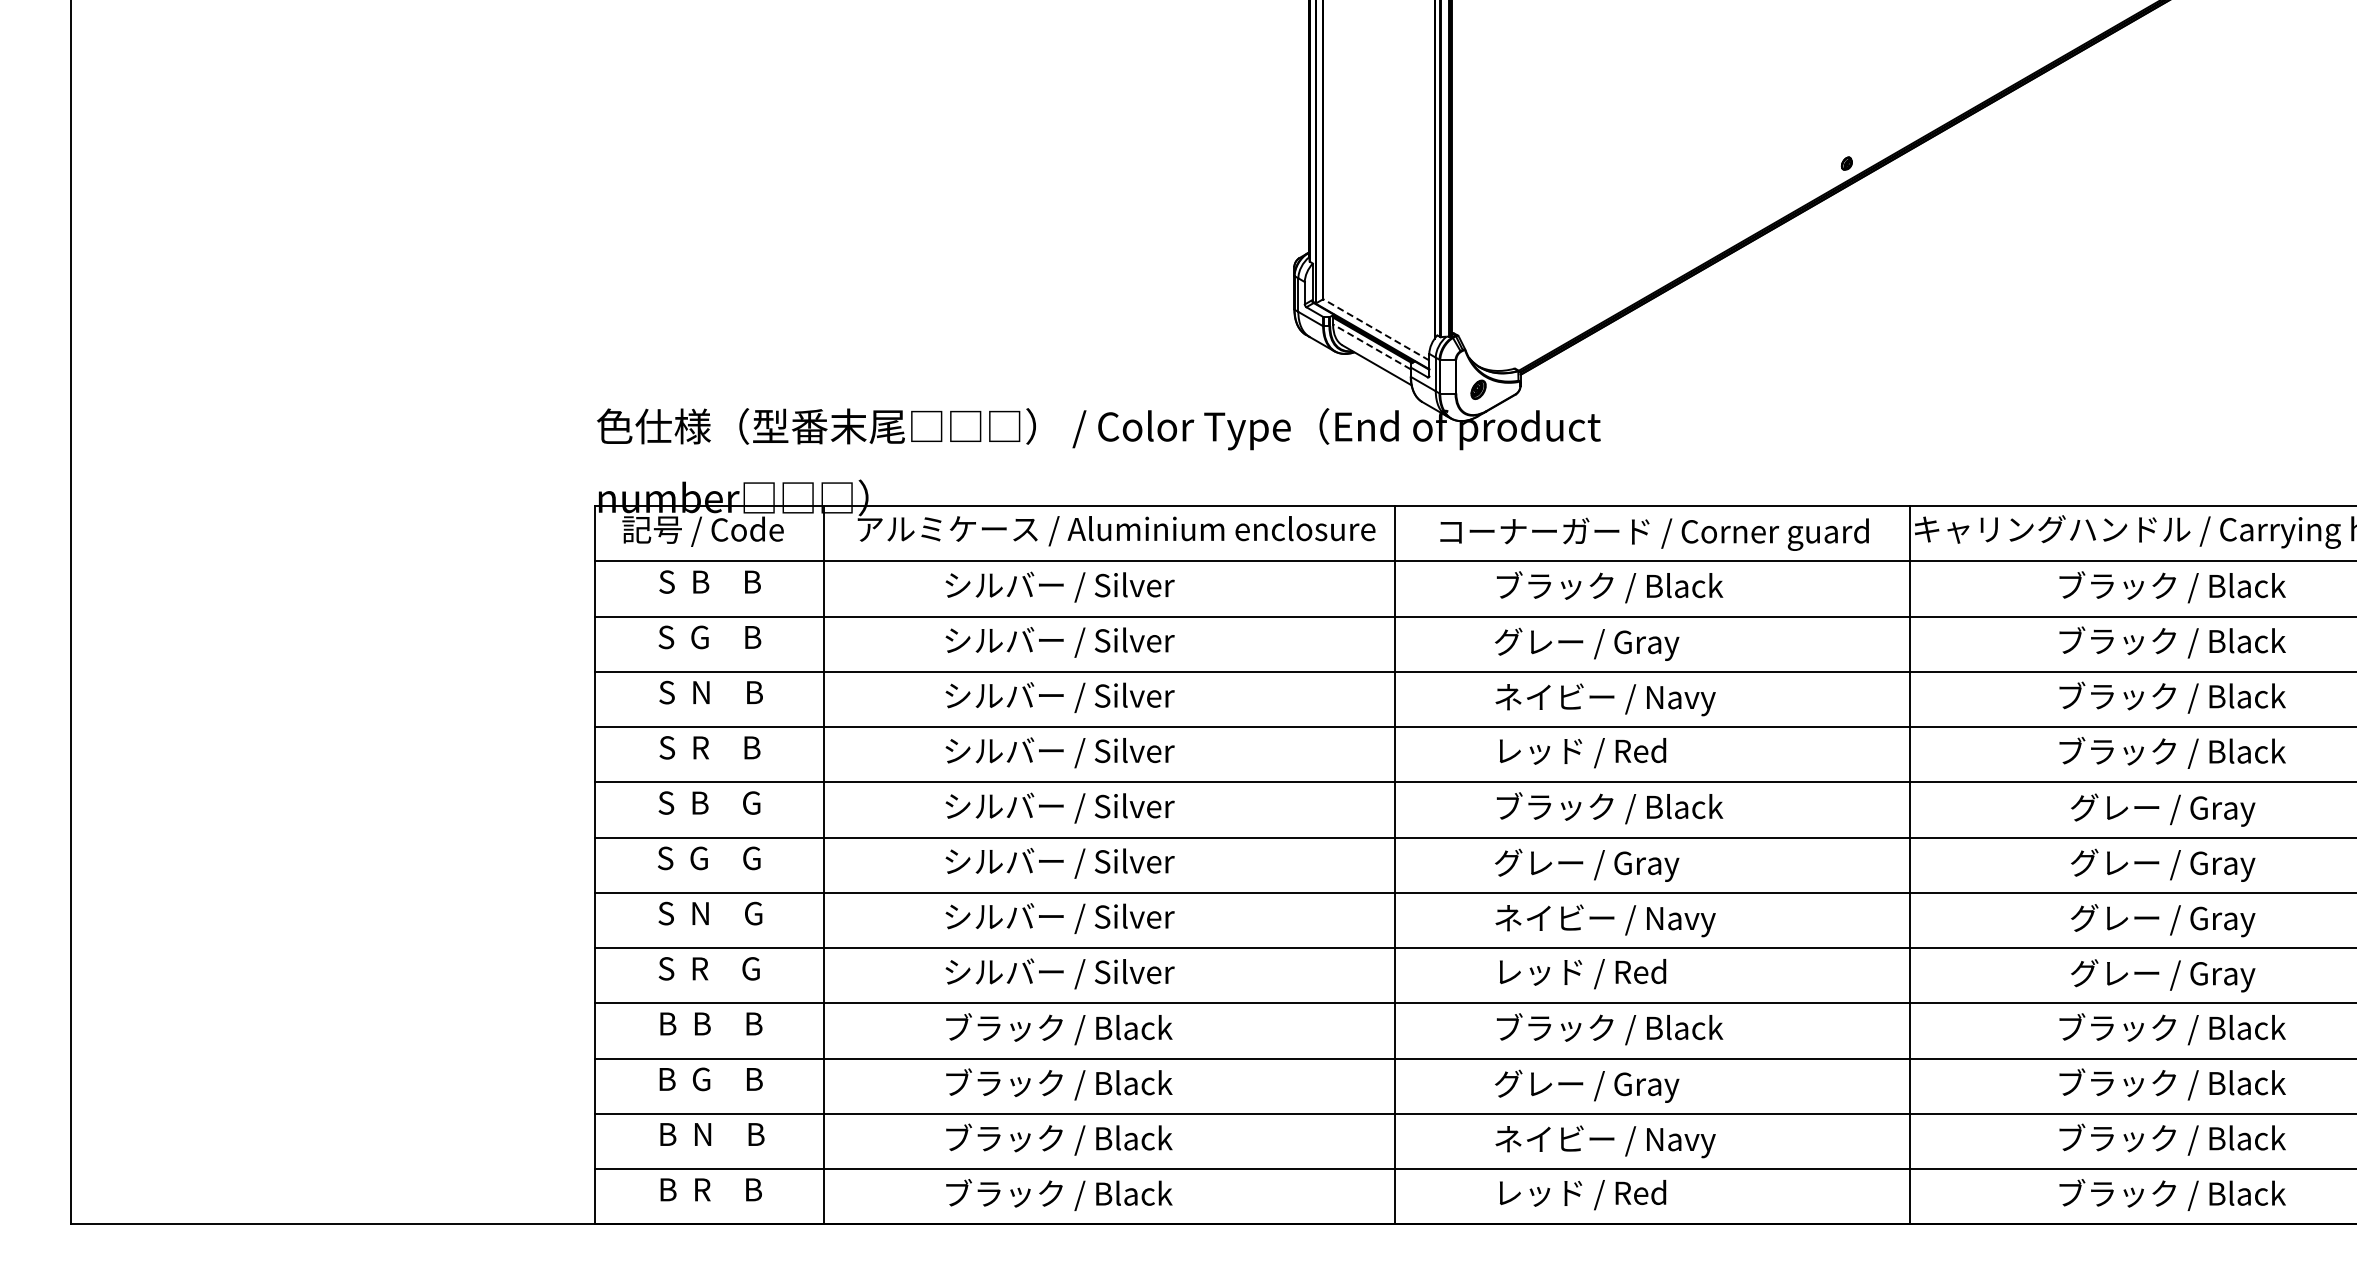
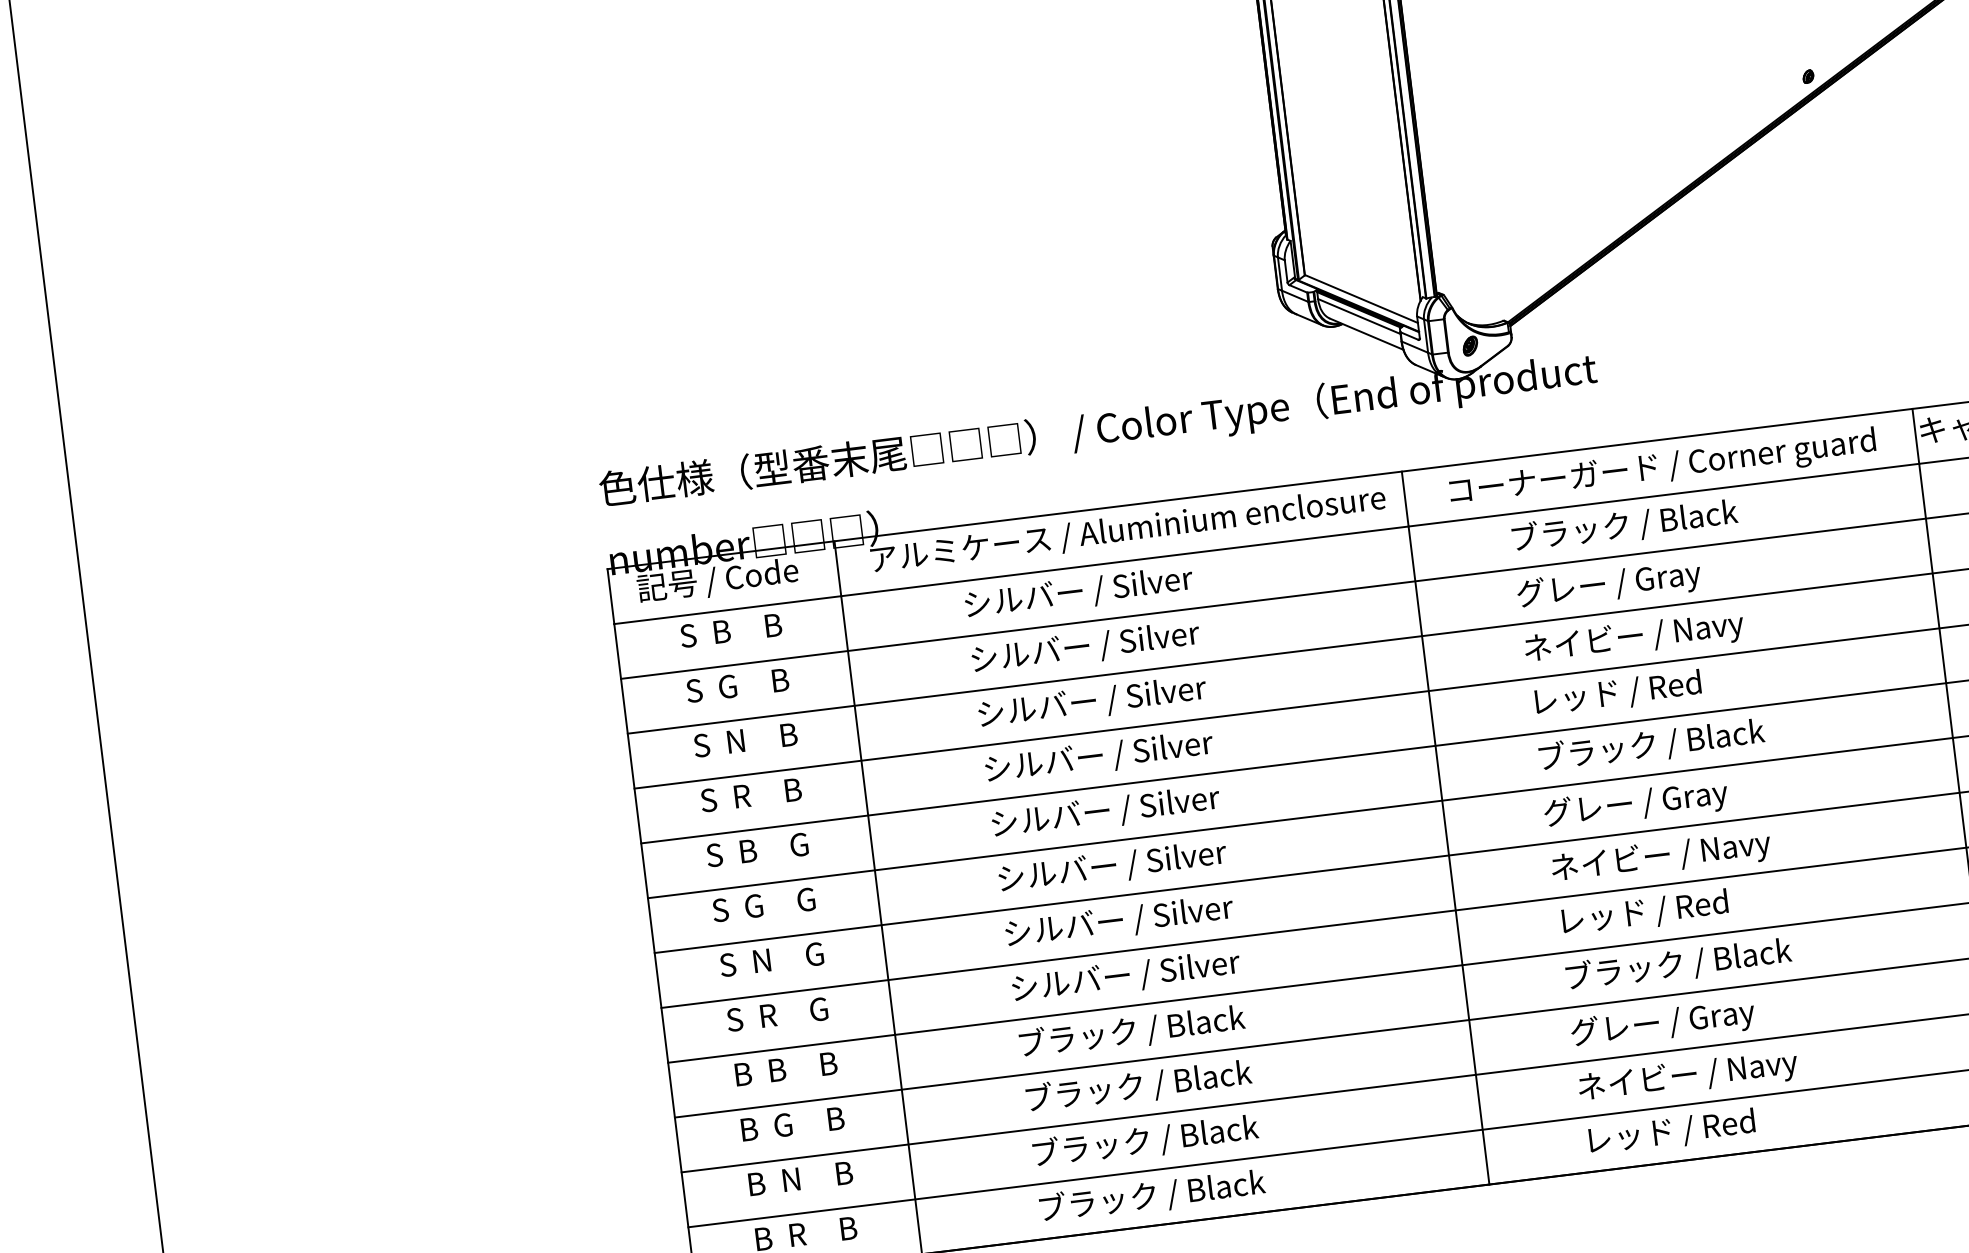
line: (1375, 329) -> (1360, 298), dashed -> solid
line: (1371, 346) -> (1358, 316), dashed -> solid

